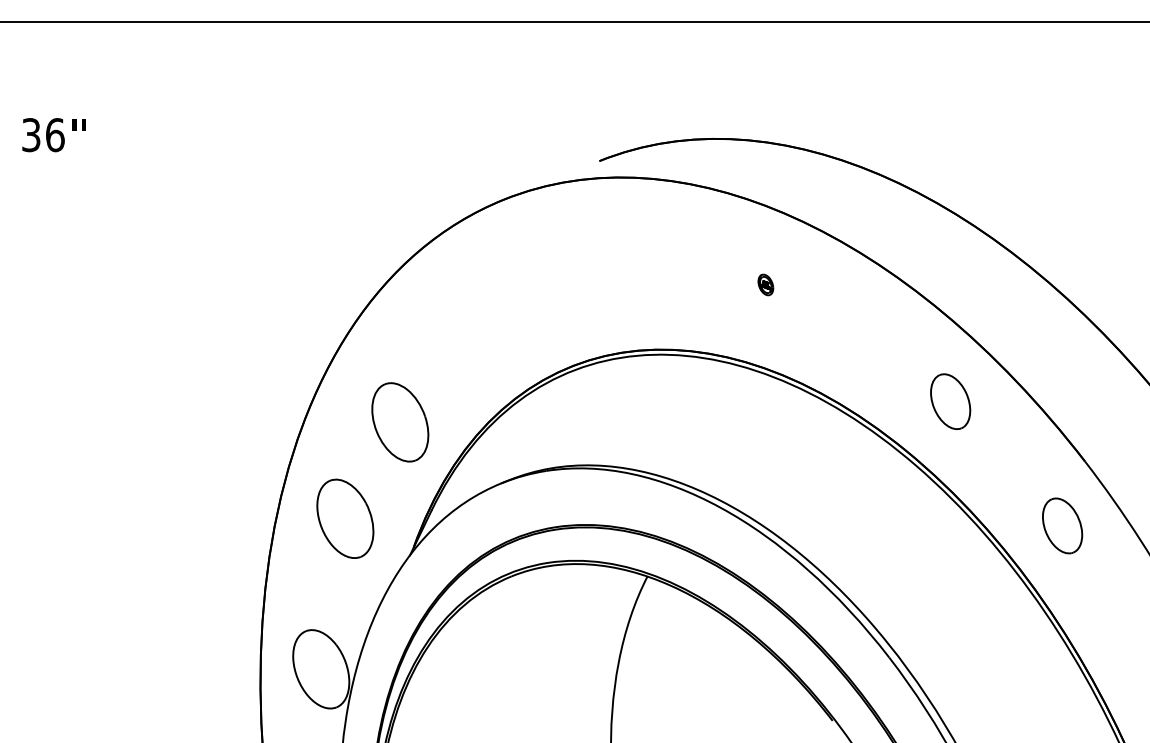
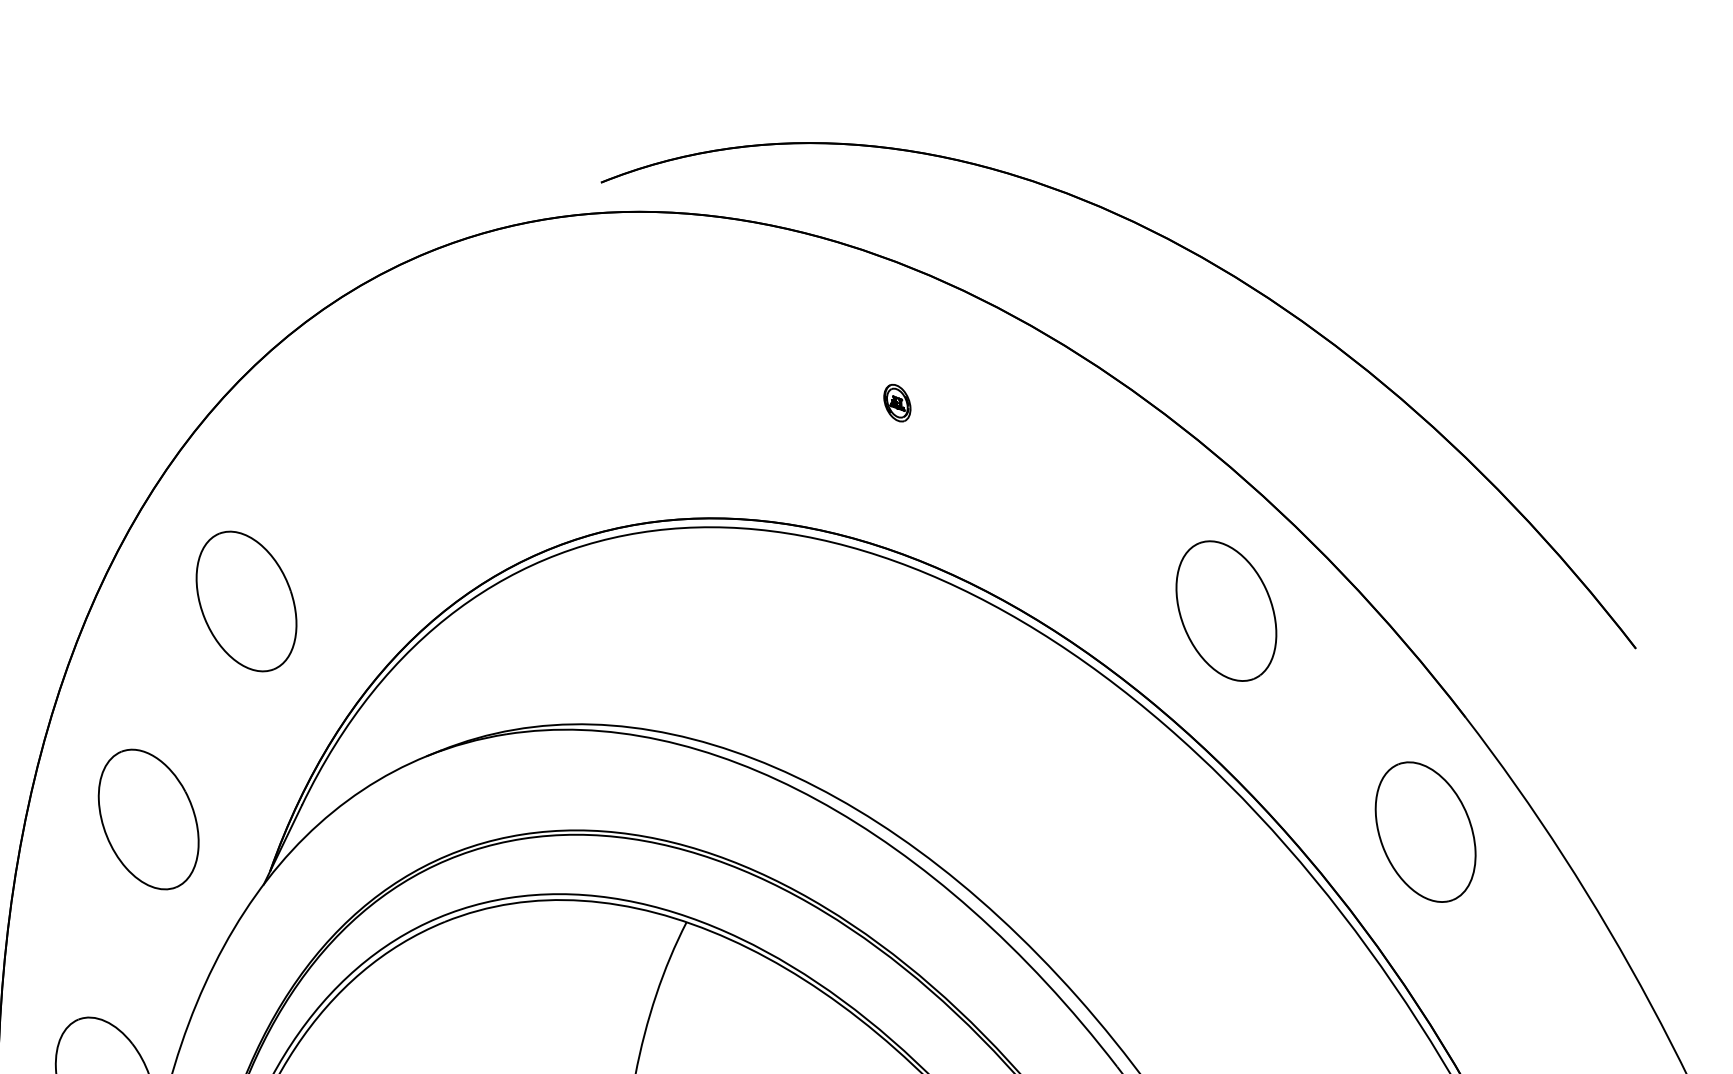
part: (950, 401) -> (1226, 610), size x1.43
part: (400, 422) -> (246, 601), moved
part: (1062, 525) -> (1425, 831), size x1.43

